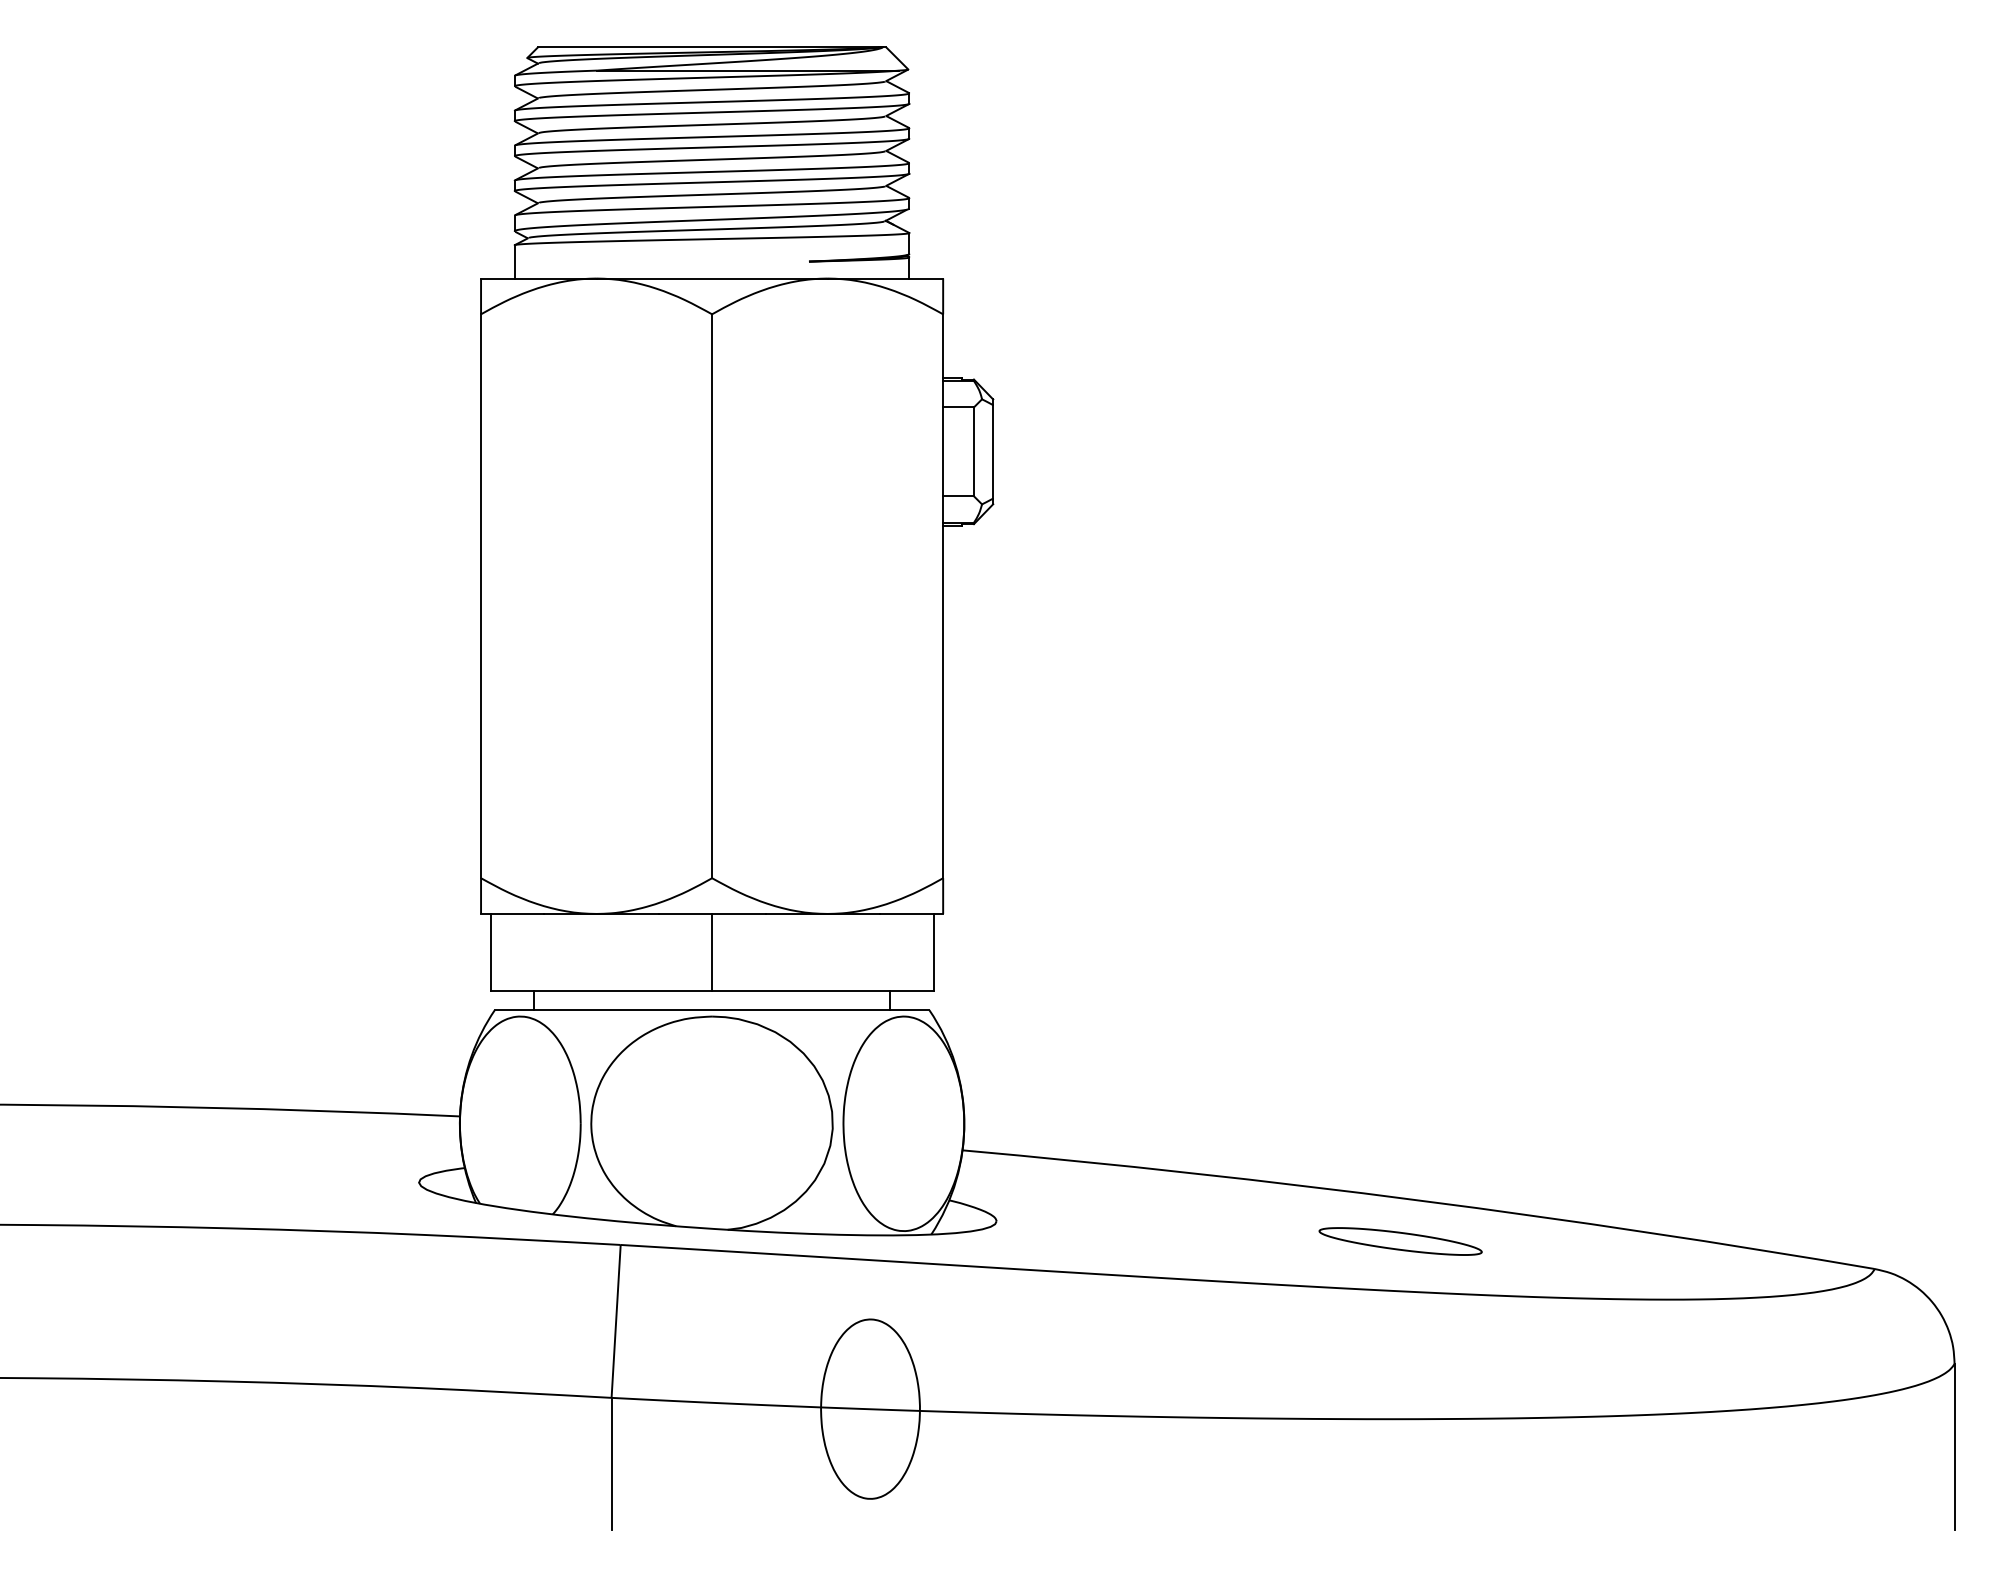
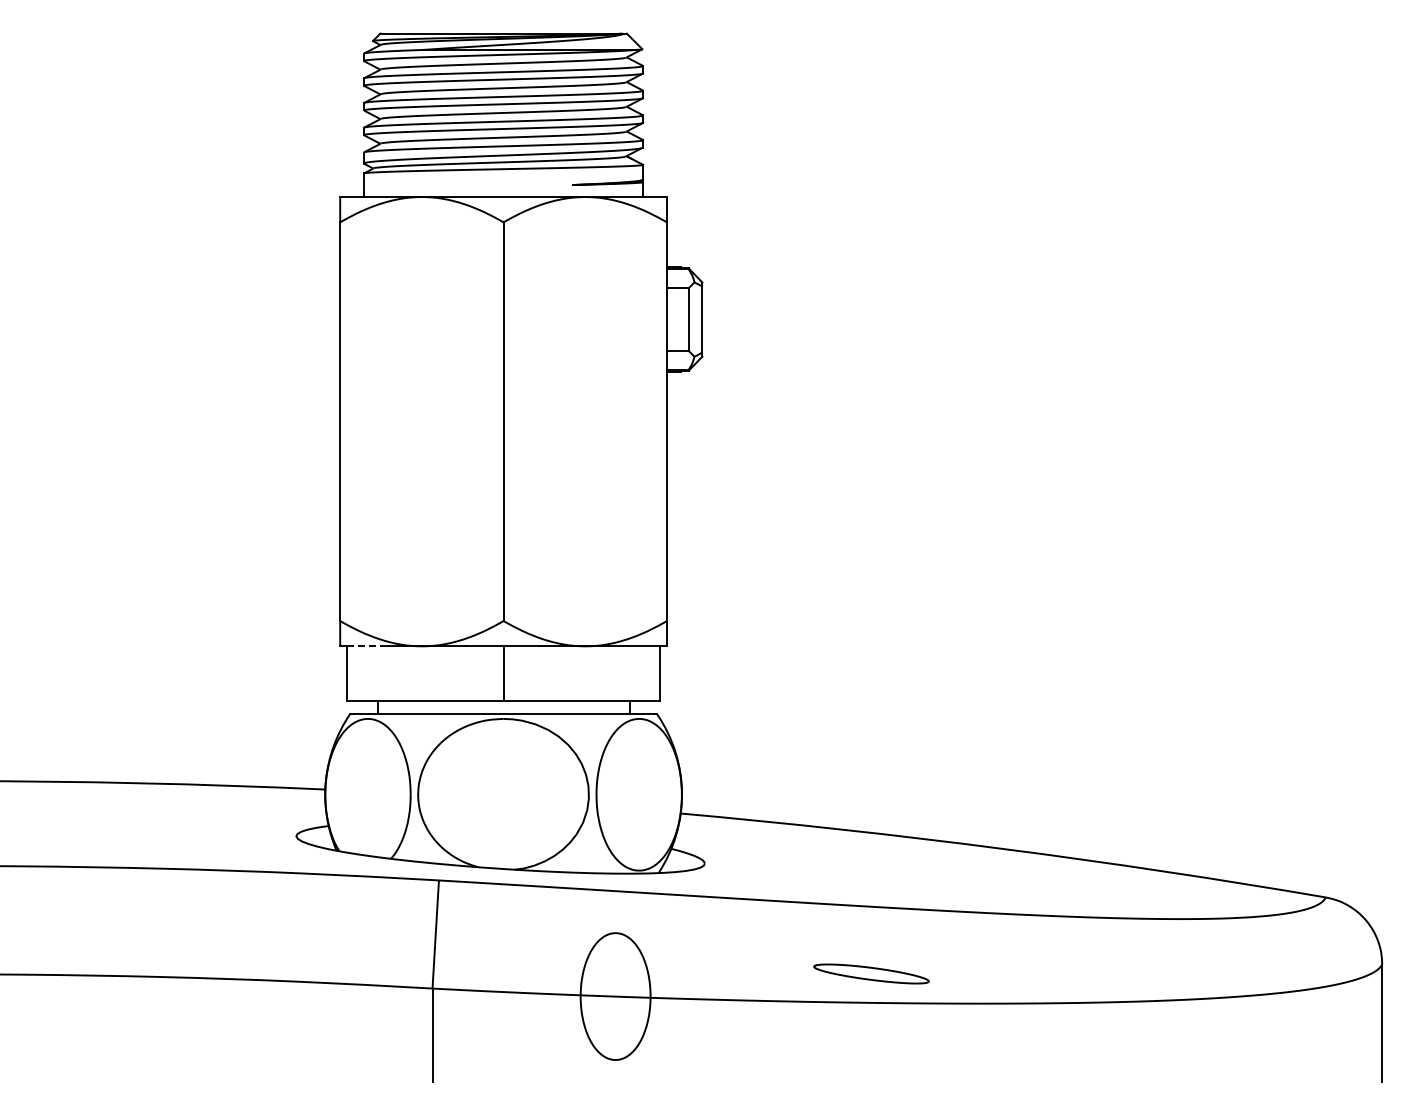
line: (516, 914) -> (365, 646), solid -> dashed
part: (1400, 1240) -> (871, 973), moved

